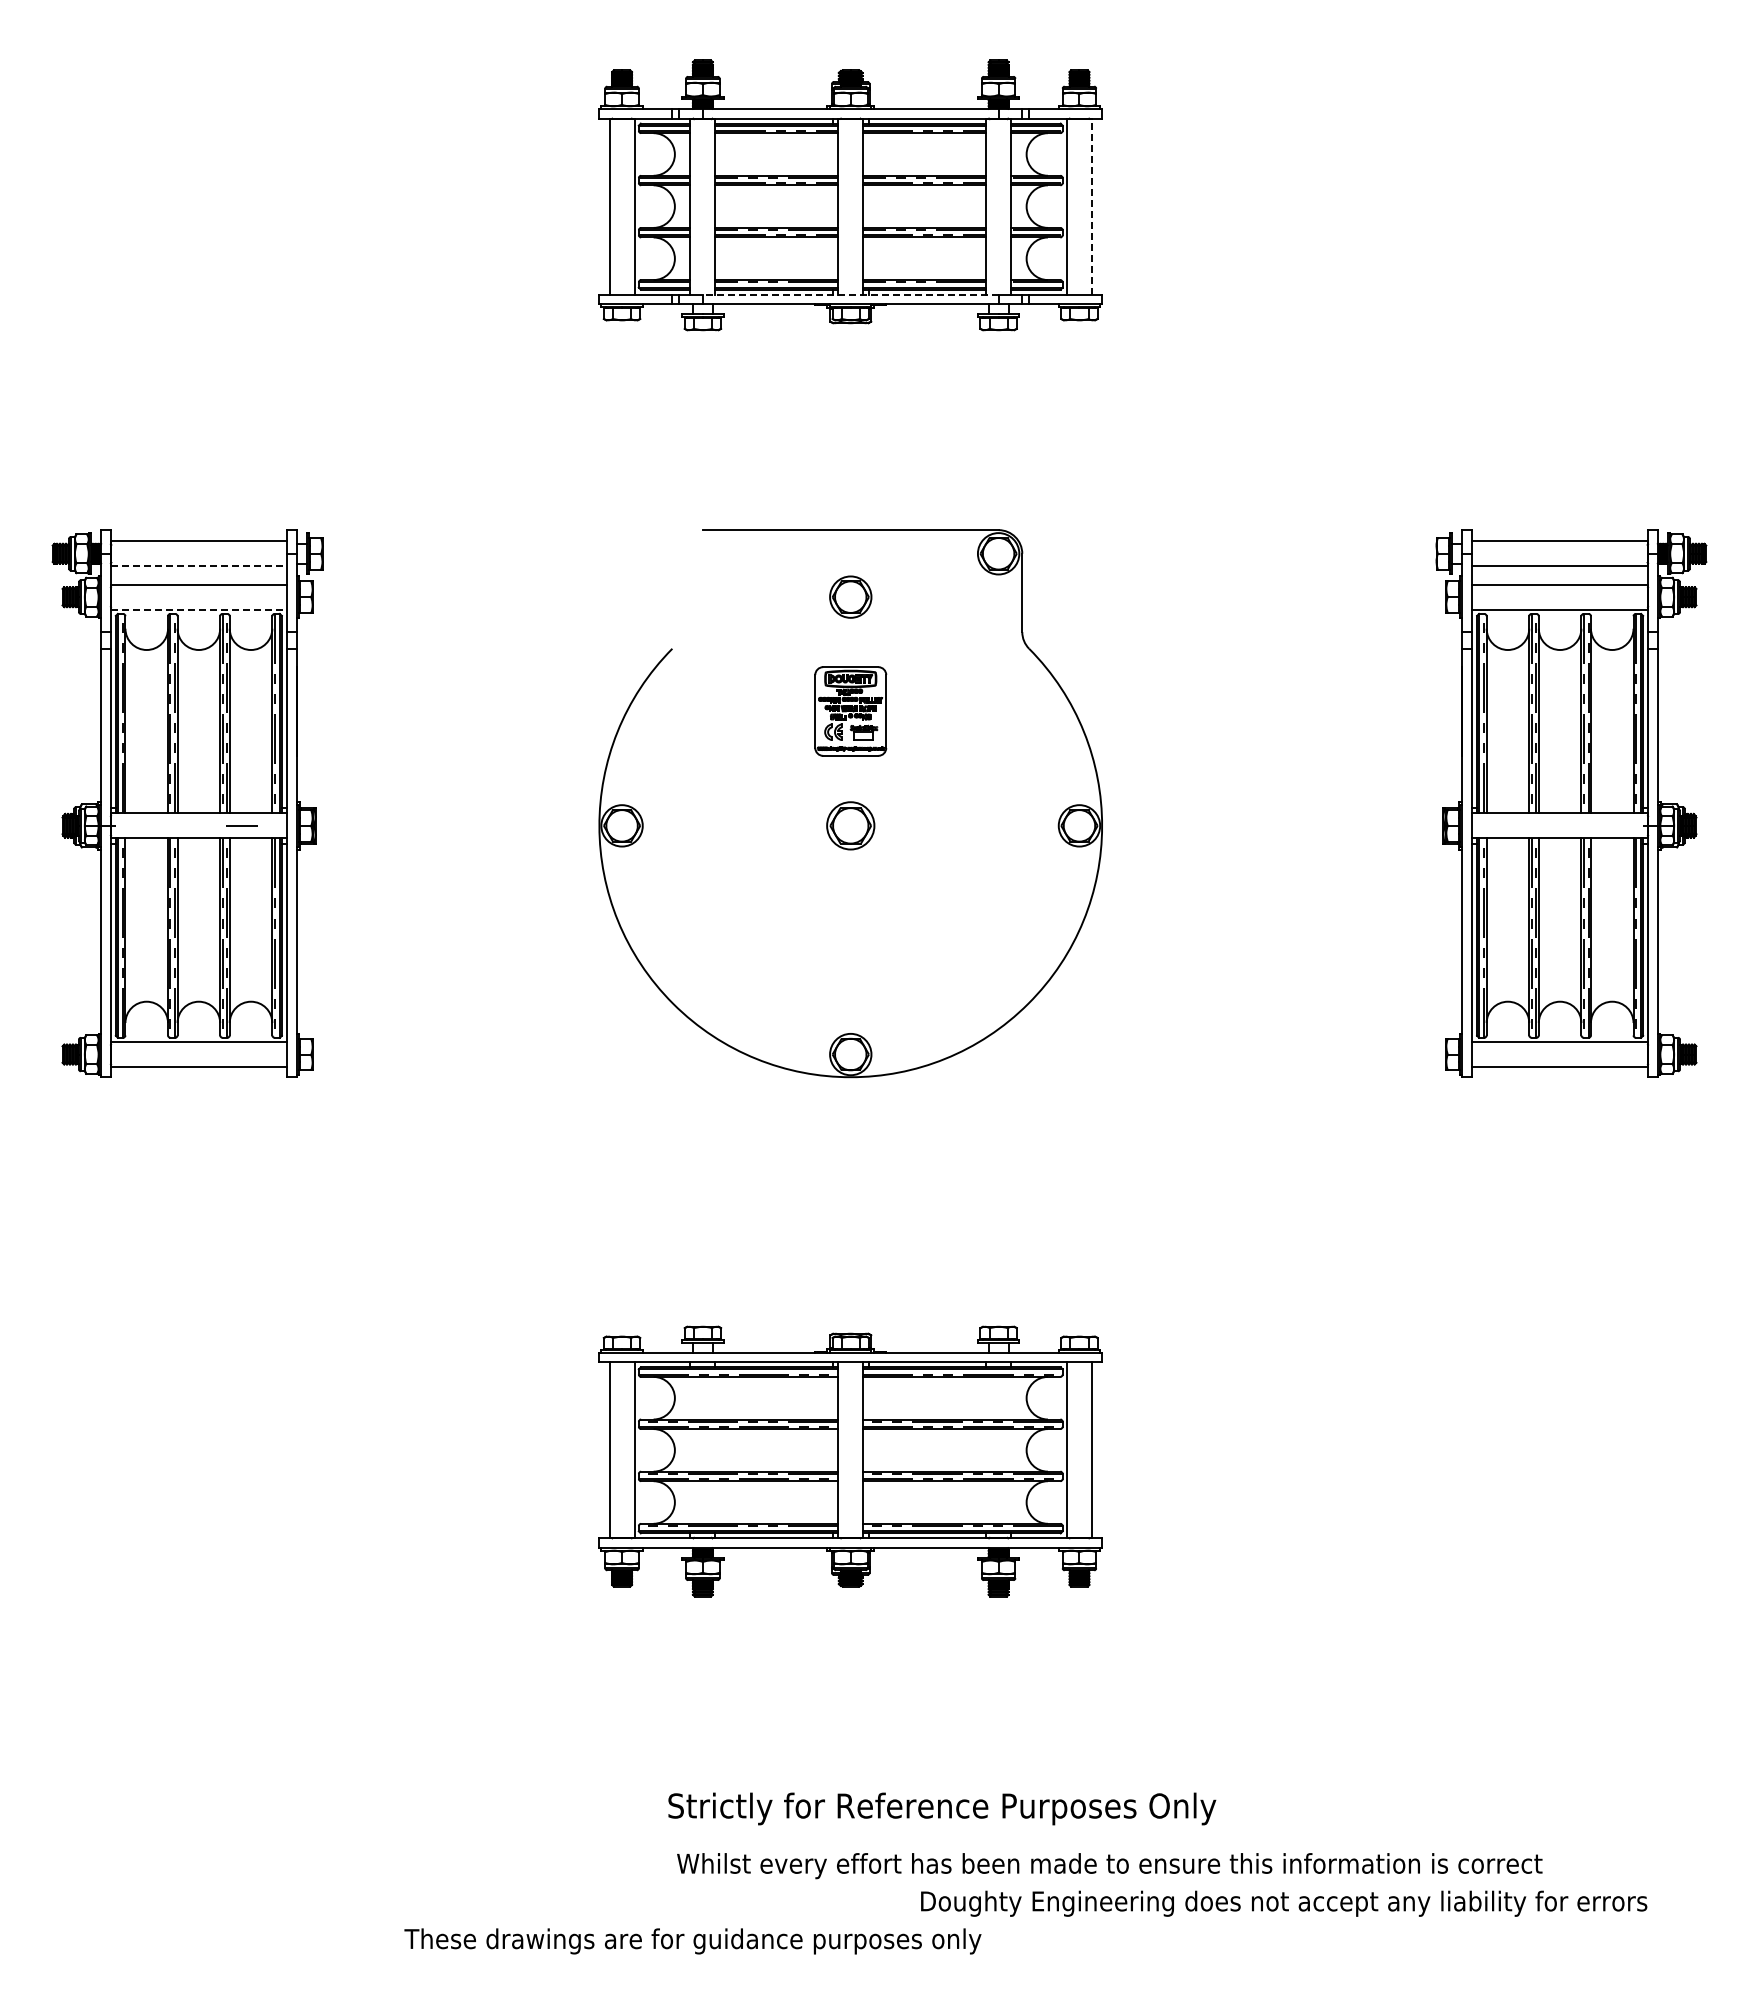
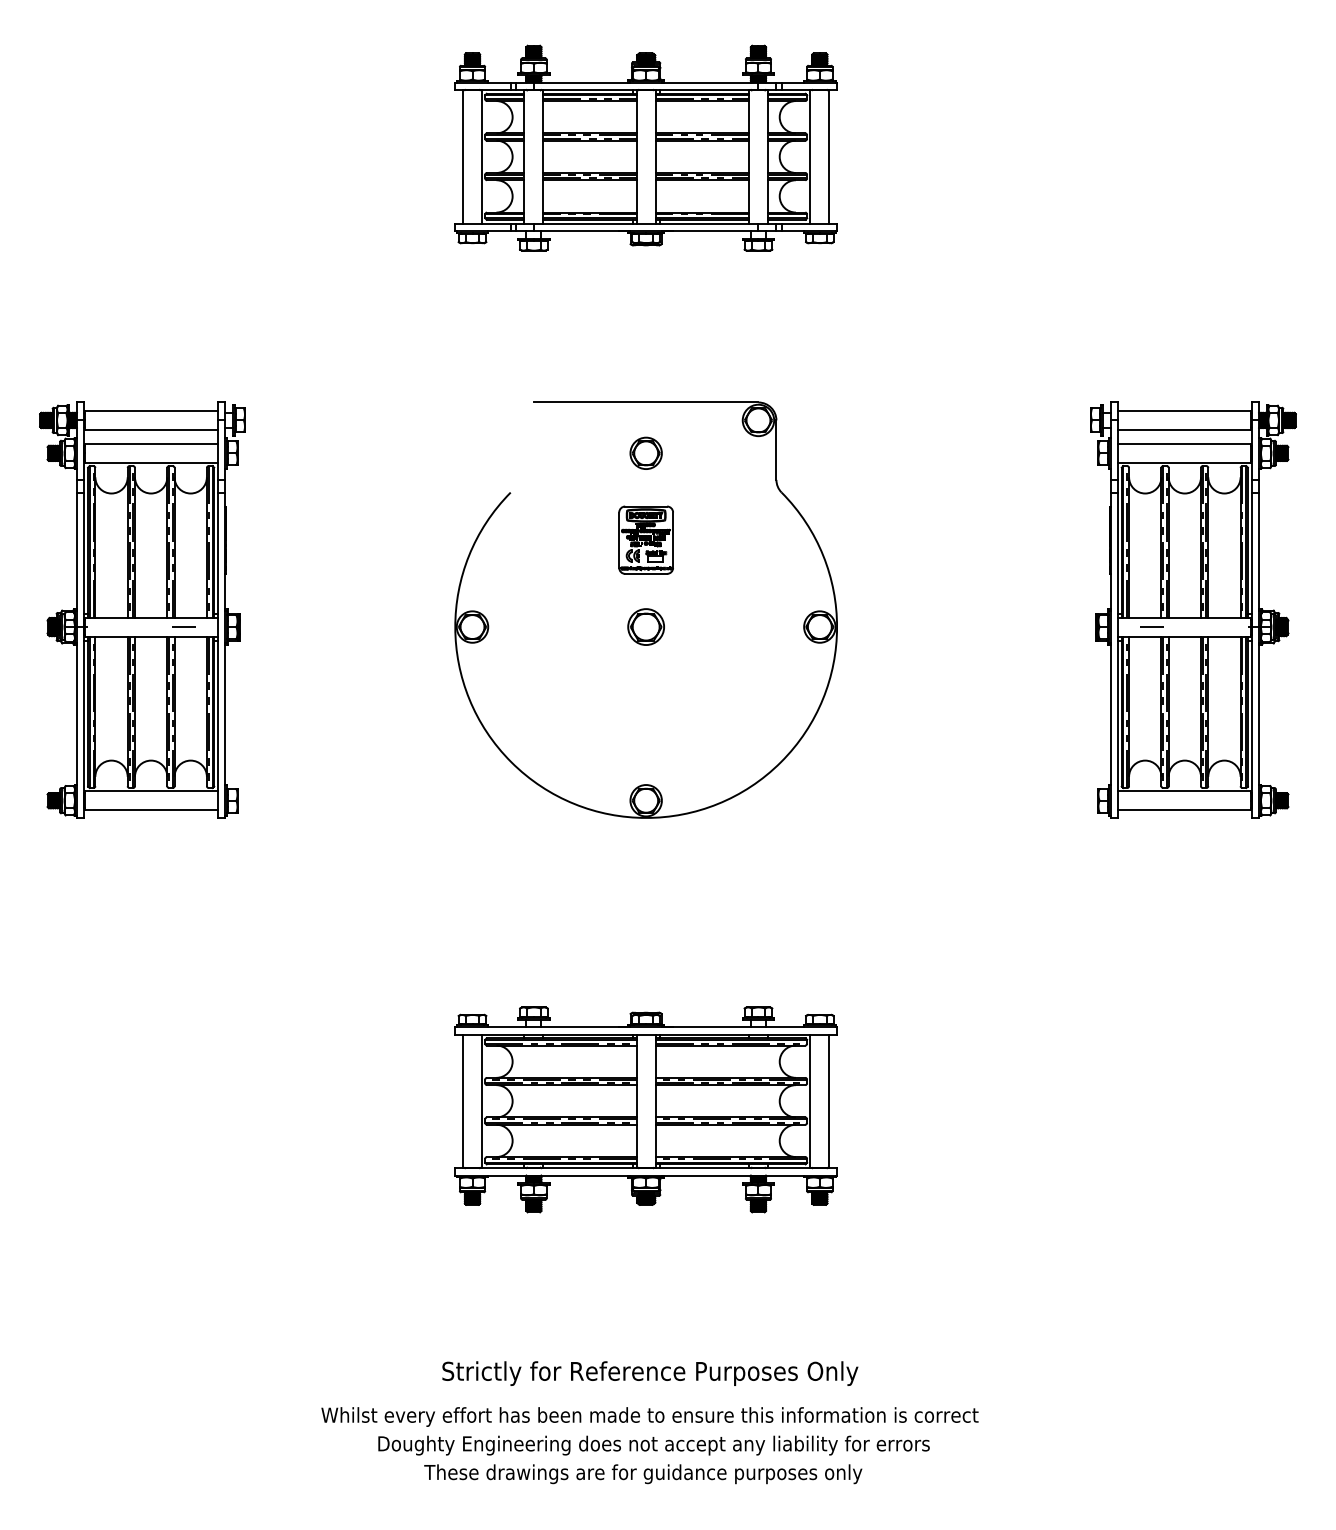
line: (1091, 206) -> (828, 156), dashed -> solid
line: (850, 294) -> (645, 223), dashed -> solid
line: (199, 566) -> (151, 430), dashed -> solid
line: (199, 609) -> (151, 462), dashed -> solid
line: (1516, 825) -> (1151, 626), added
text: (942, 1808) -> (650, 1373), moved
text: (1109, 1866) -> (649, 1417), moved
text: (1284, 1903) -> (654, 1445), moved
text: (692, 1941) -> (642, 1474), moved

